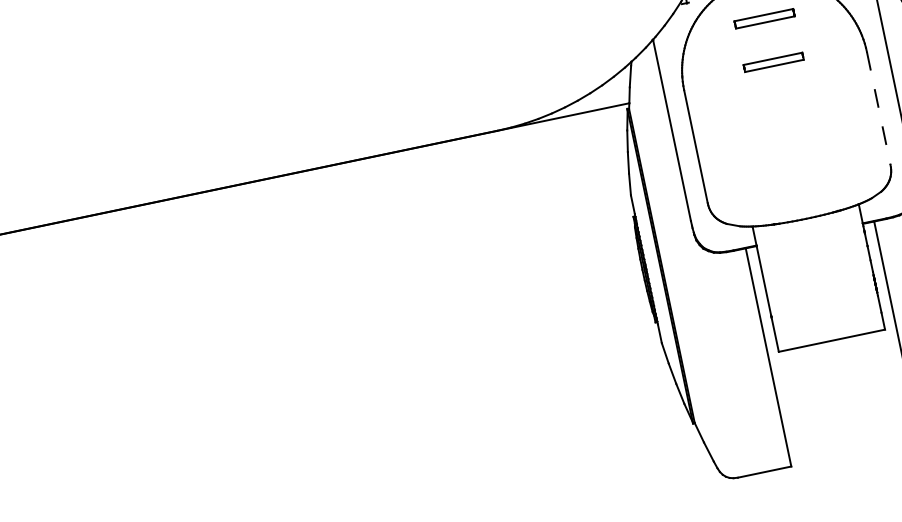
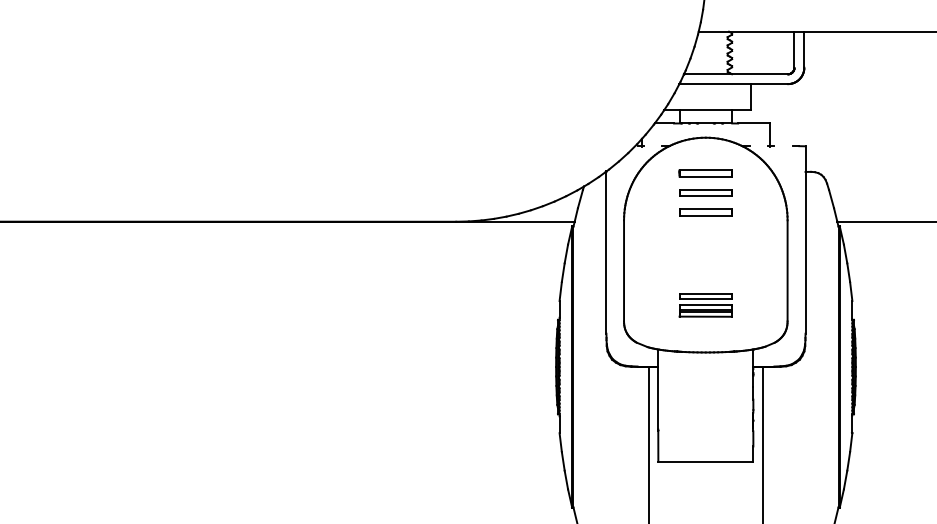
part: (768, 40) -> (705, 192), added
line: (878, 108) -> (787, 270), dashed -> solid
part: (795, 166) -> (705, 305), added

